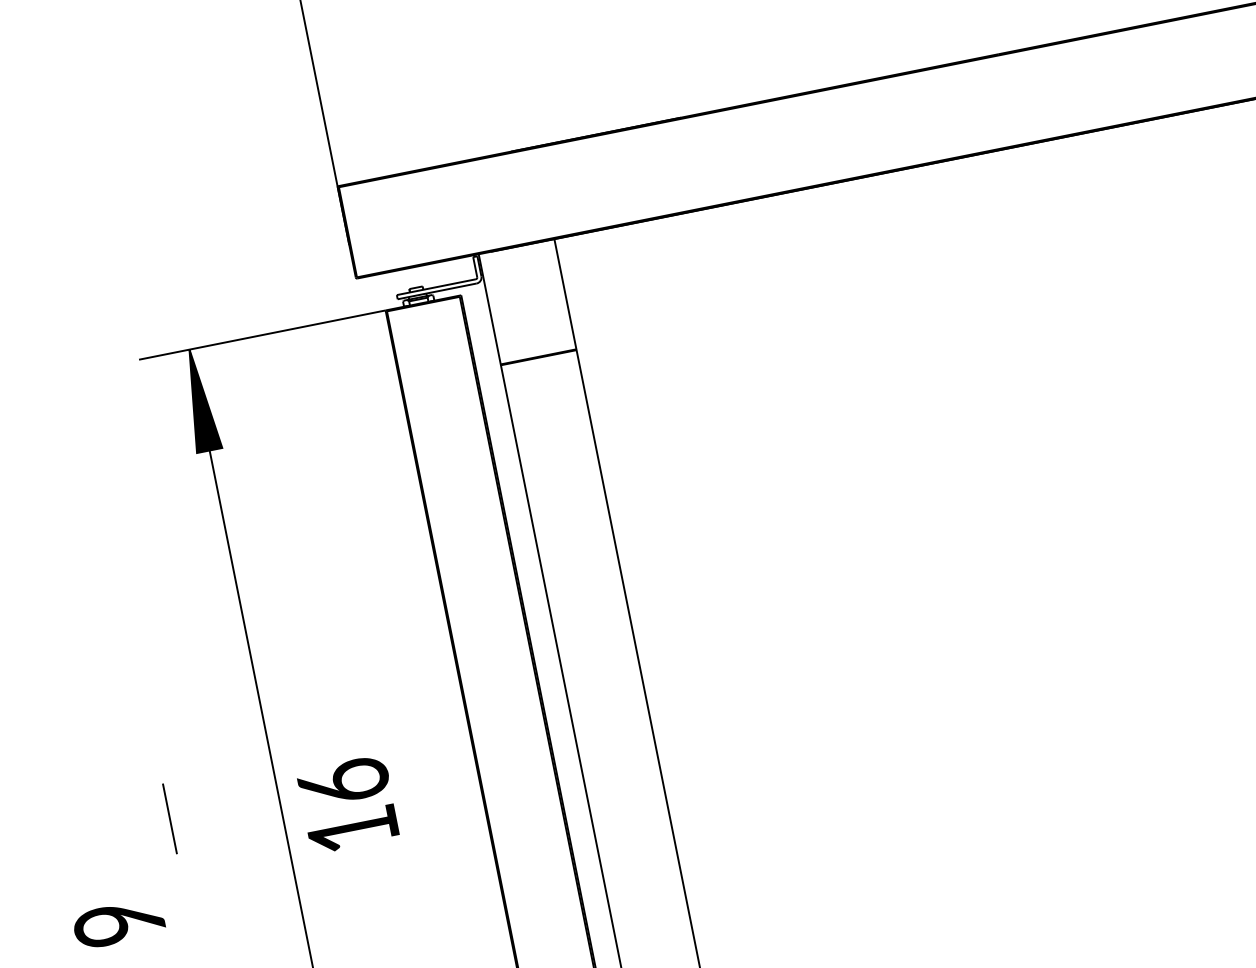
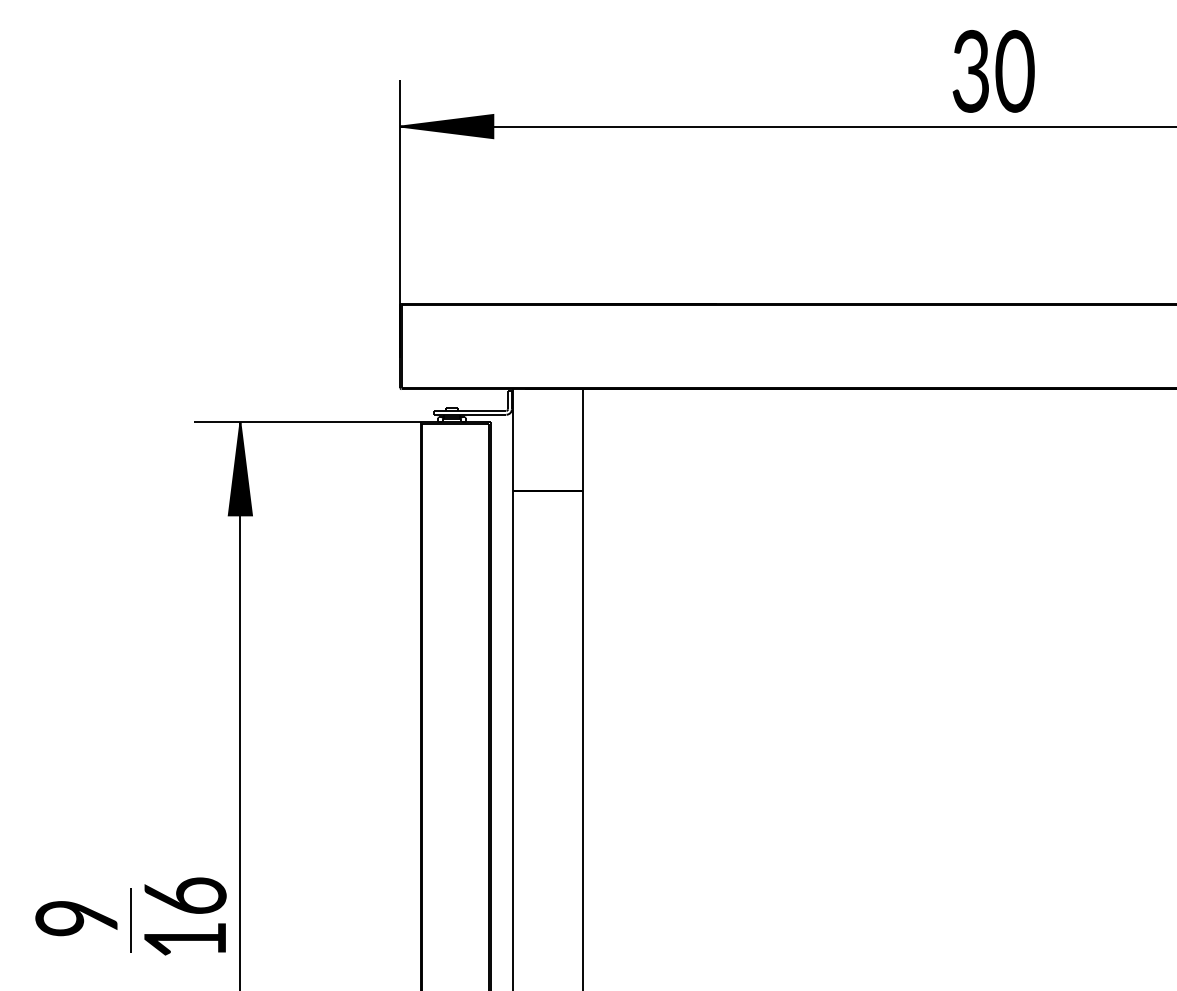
text: (348, 804) -> (185, 916), moved
line: (169, 818) -> (130, 920), moved

